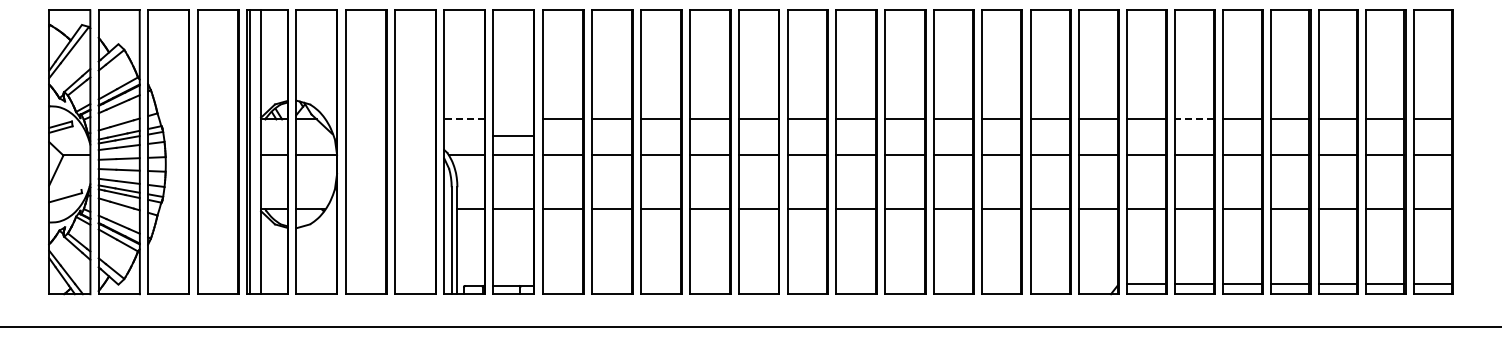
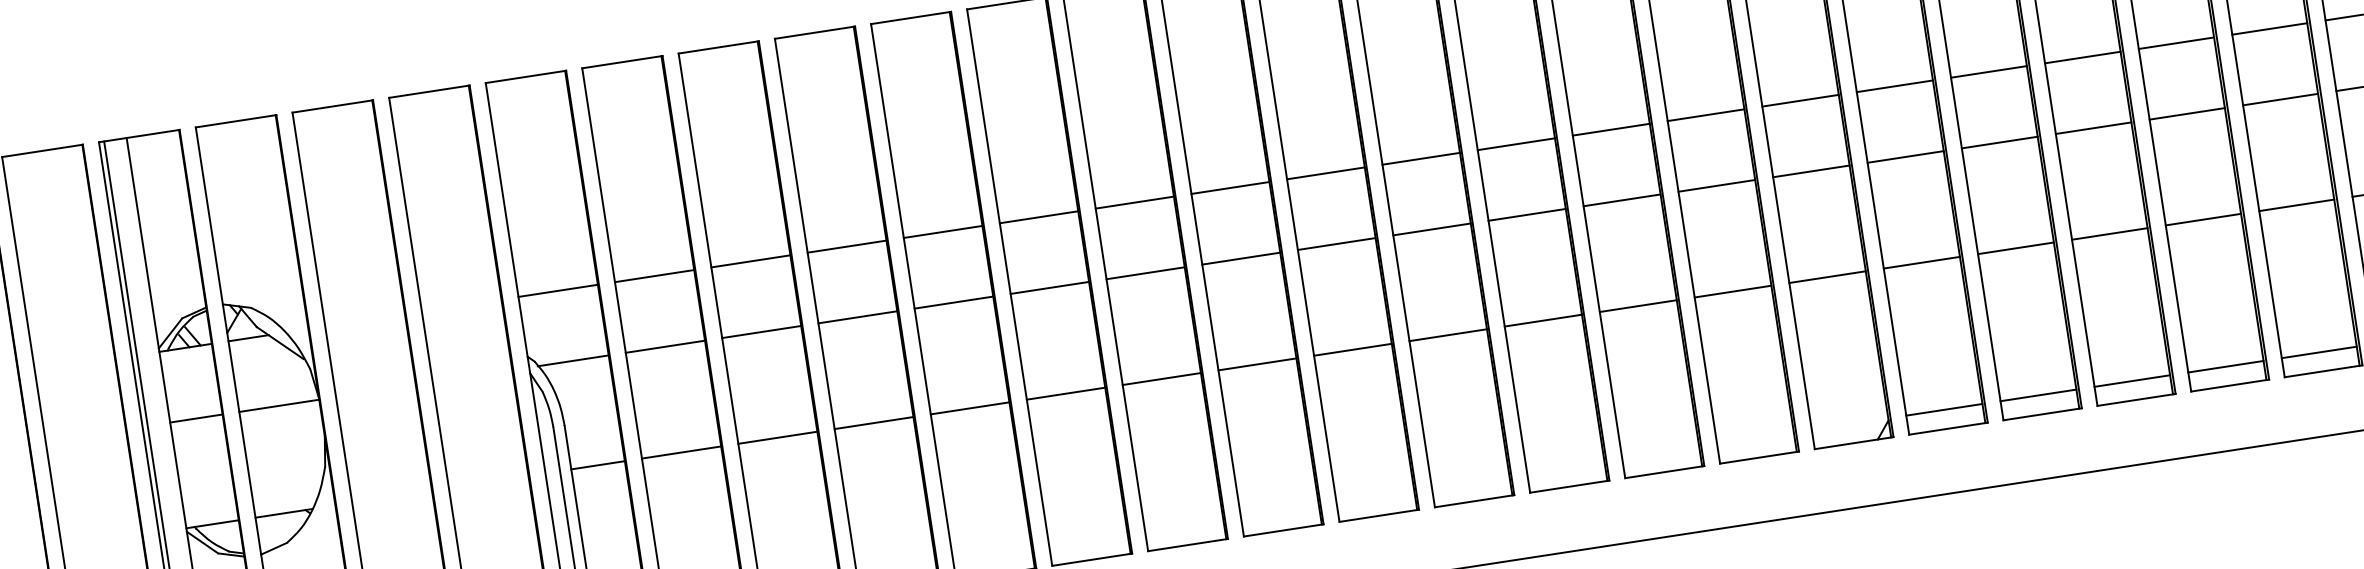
line: (464, 119) -> (558, 290), dashed -> solid
line: (1193, 119) -> (1987, 72), dashed -> solid
line: (513, 136) -> (654, 276), moved

